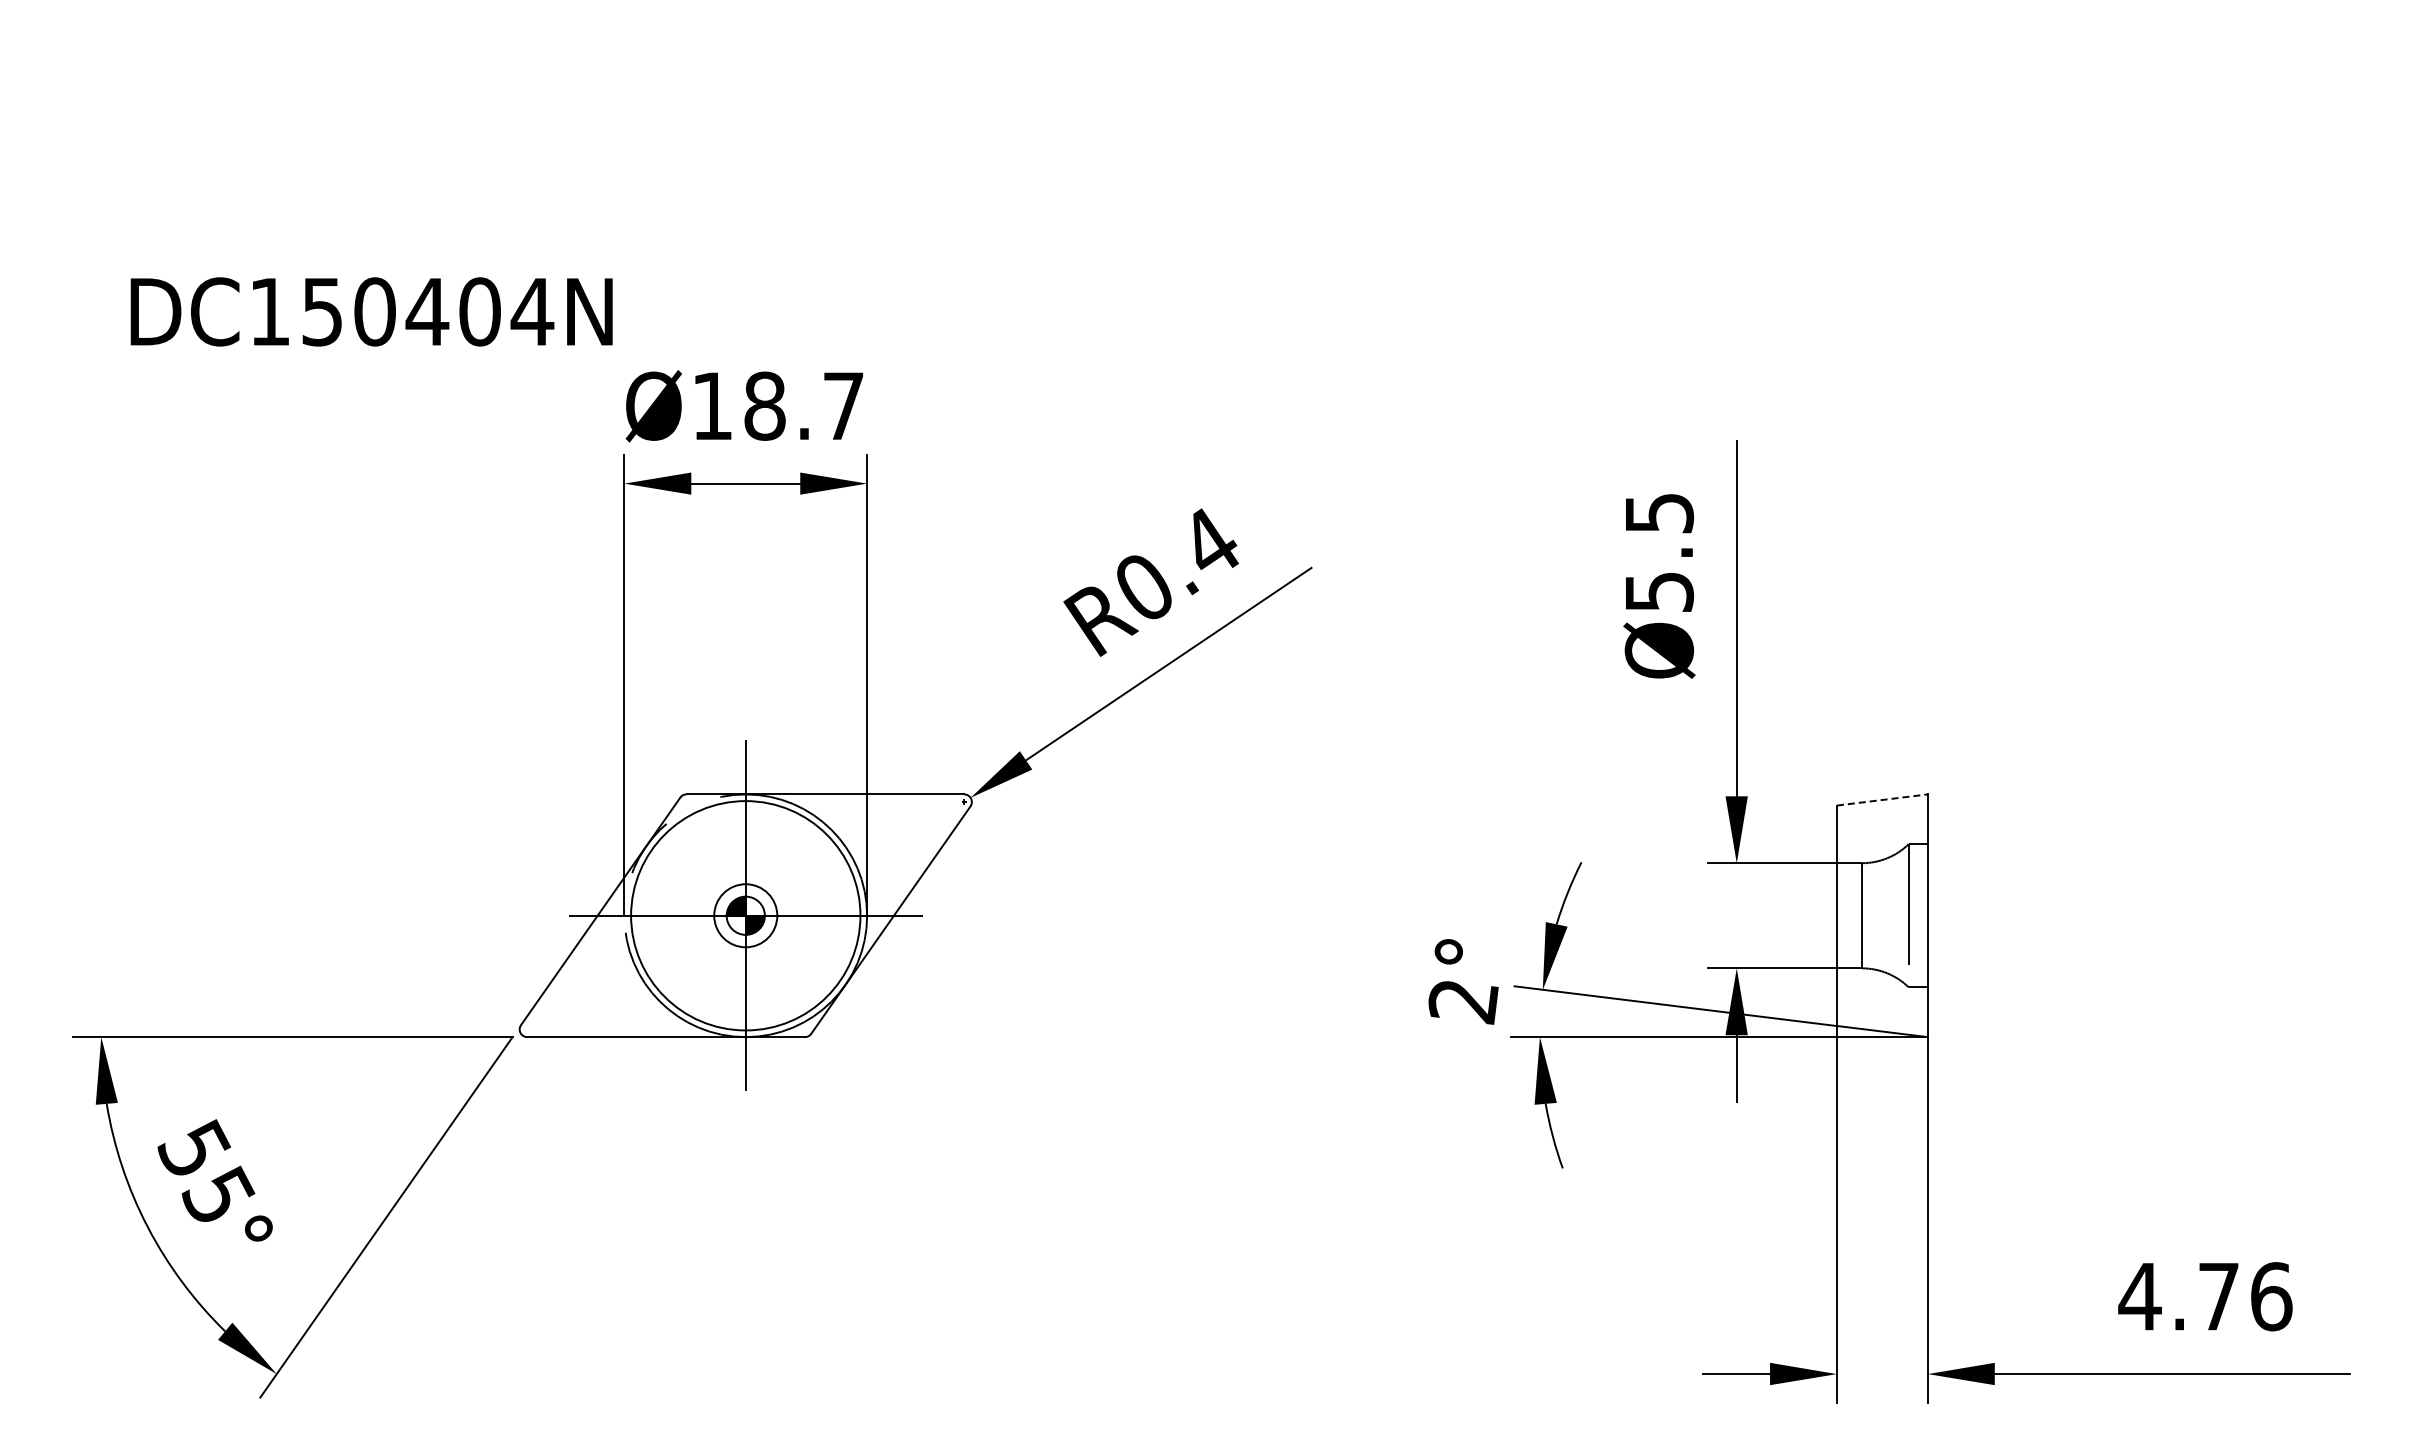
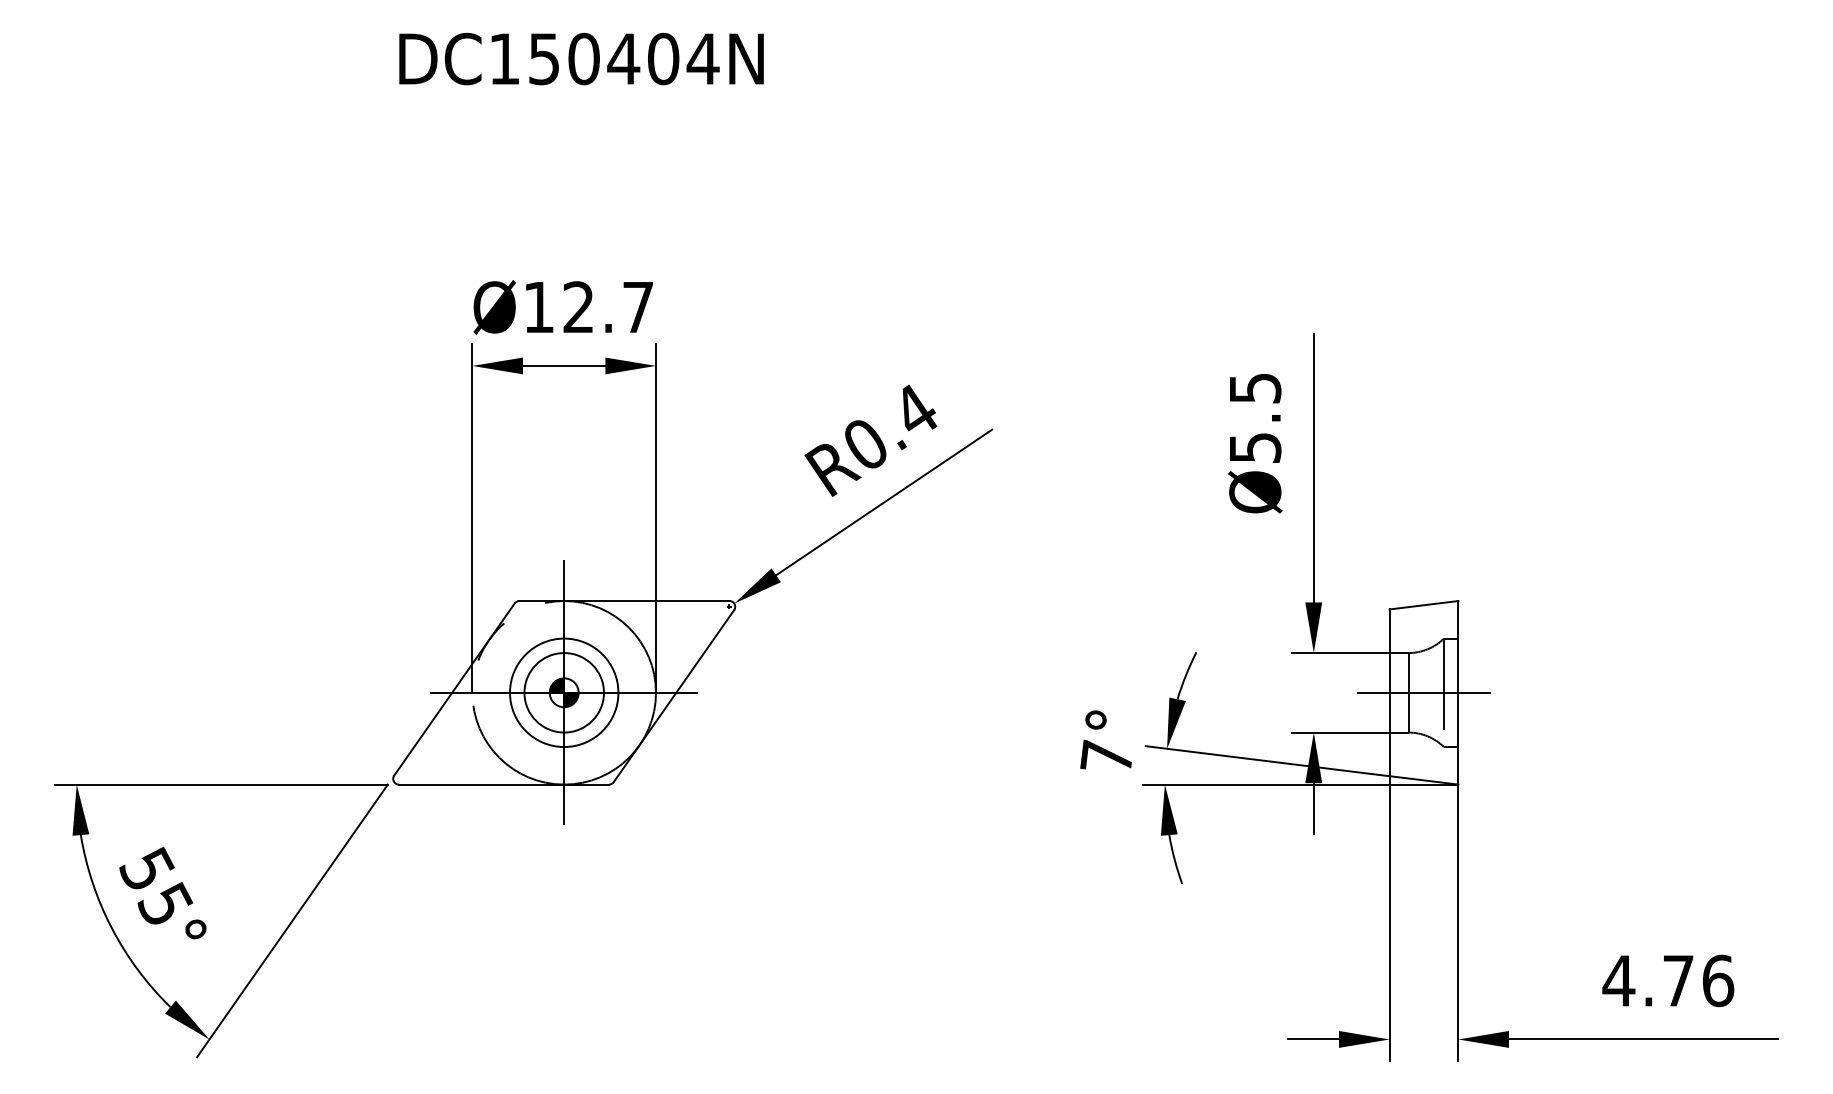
text: (371, 311) -> (581, 58), moved
text: (764, 405) -> (578, 306), Ø18.7 -> Ø12.7
line: (1882, 799) -> (1424, 604), dashed -> solid
circle: (745, 915) -> (564, 692), size x0.62
circle: (745, 915) -> (564, 692), size x1.67
line: (1881, 915) -> (1423, 692), added
text: (1463, 1000) -> (1107, 756), 2° -> 7°

